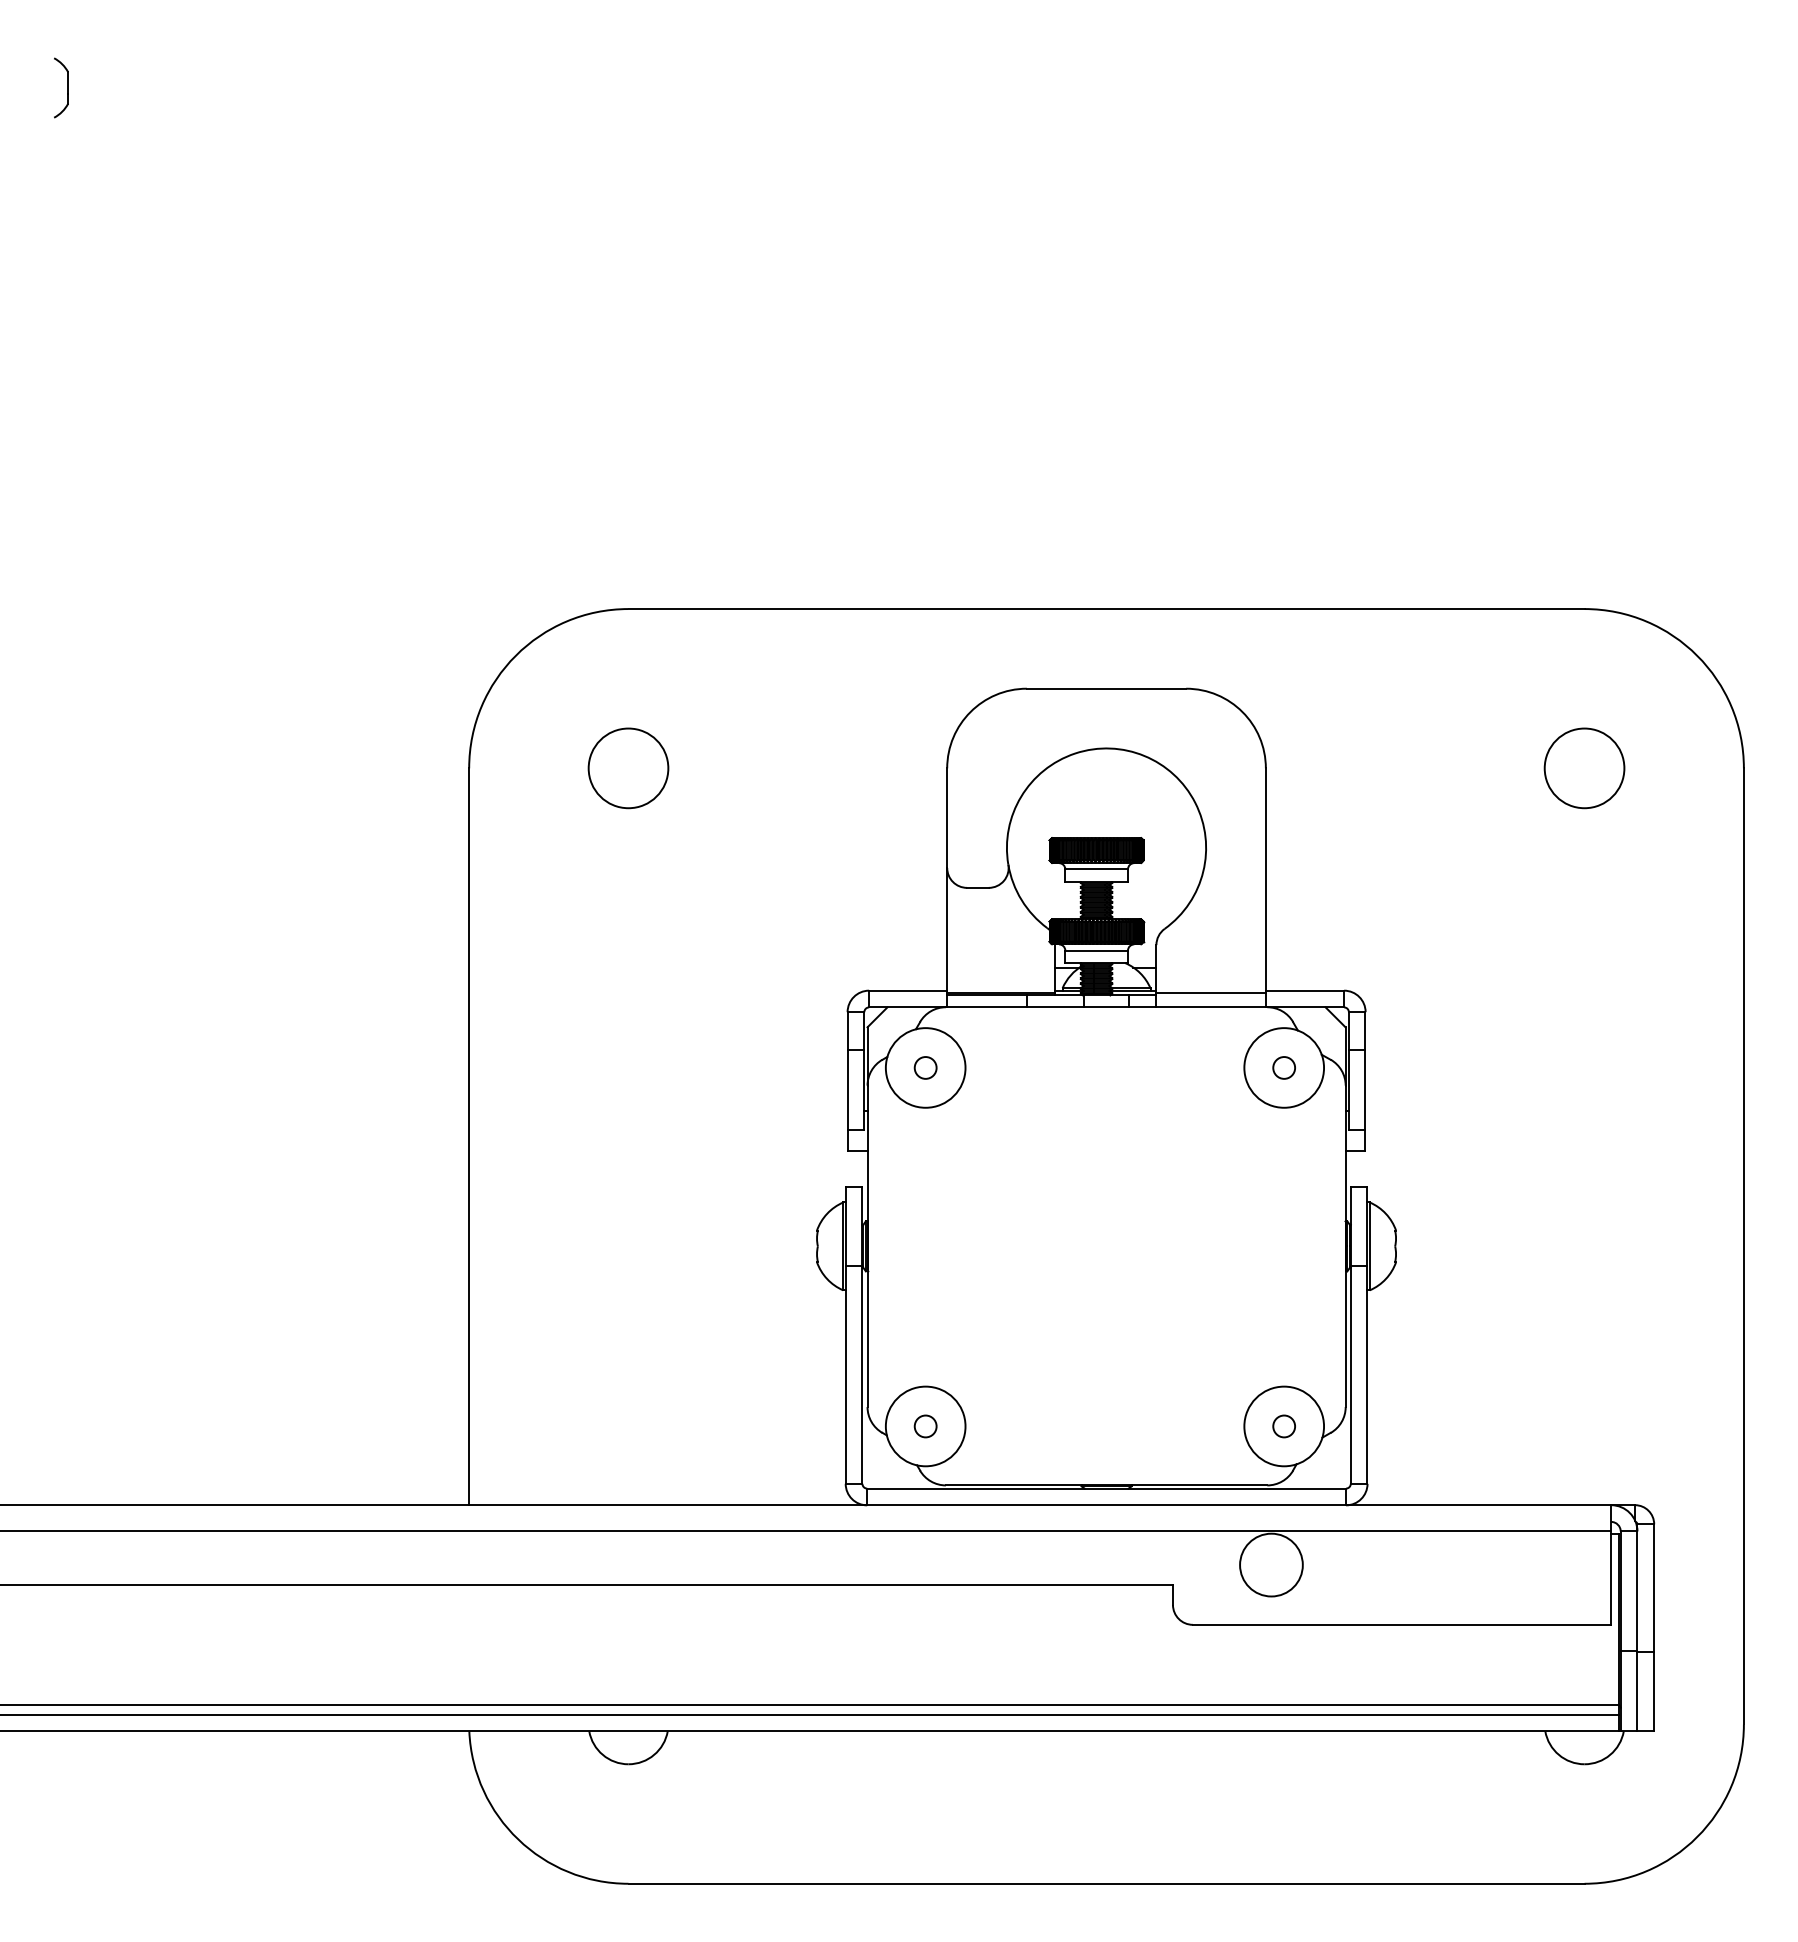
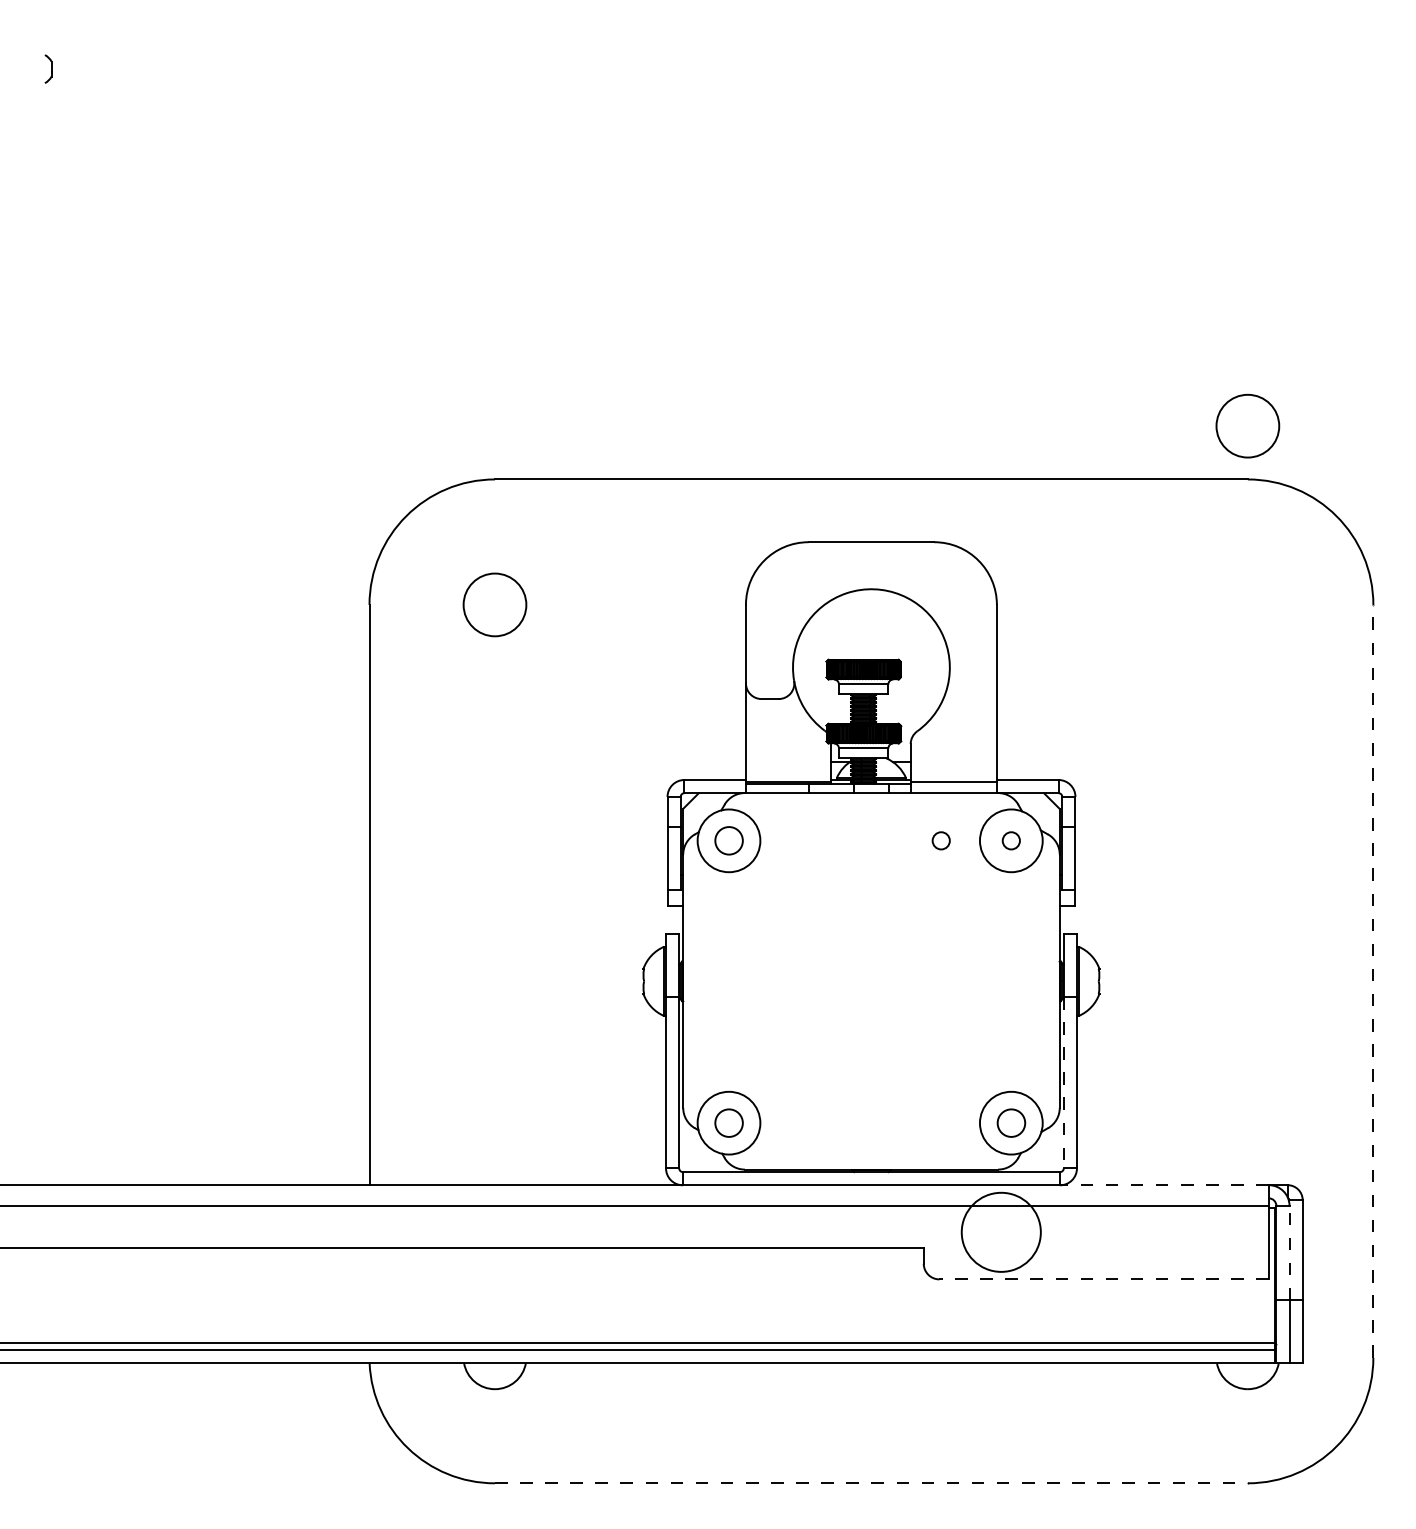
part: (61, 87) -> (48, 68), size x0.6
circle: (1584, 768) -> (1247, 426), moved
circle: (925, 1067) -> (728, 840), size x1.6
circle: (1194, 1067) -> (940, 840), added
line: (1743, 1245) -> (1373, 980), solid -> dashed
line: (1350, 1375) -> (1063, 1083), solid -> dashed
circle: (925, 1426) -> (728, 1123), size x1.6
circle: (1283, 1426) -> (1010, 1123), size x1.6
line: (1478, 1505) -> (1164, 1185), solid -> dashed
circle: (1271, 1564) -> (1001, 1231), size x1.6
line: (1637, 1587) -> (1289, 1249), solid -> dashed
line: (1401, 1624) -> (1103, 1279), solid -> dashed
line: (1107, 1883) -> (872, 1483), solid -> dashed

